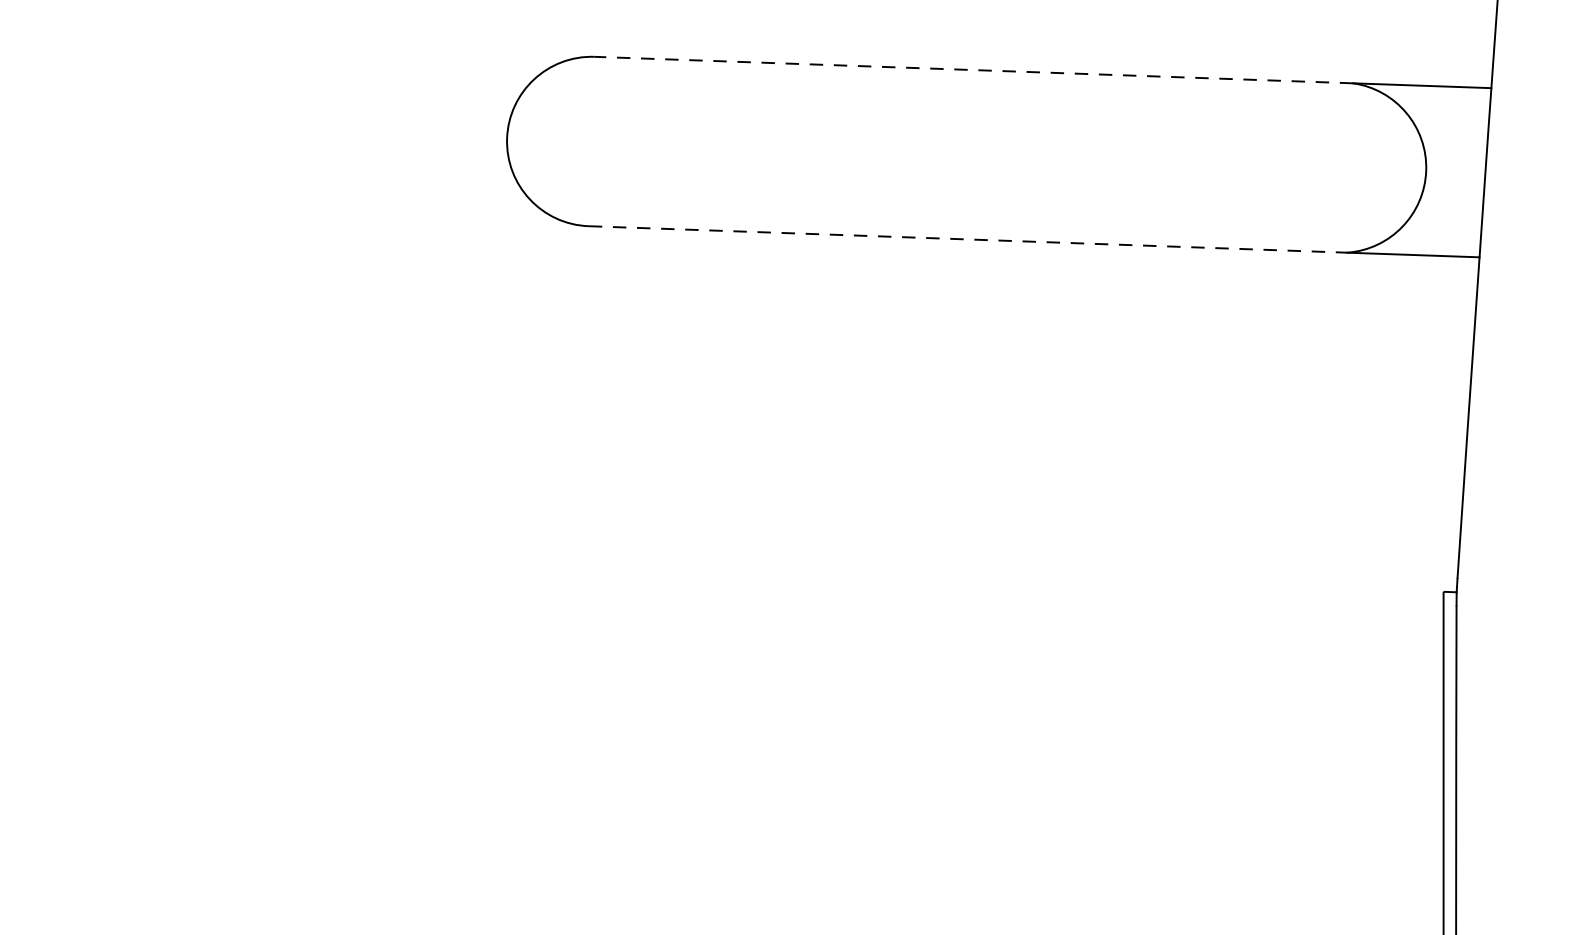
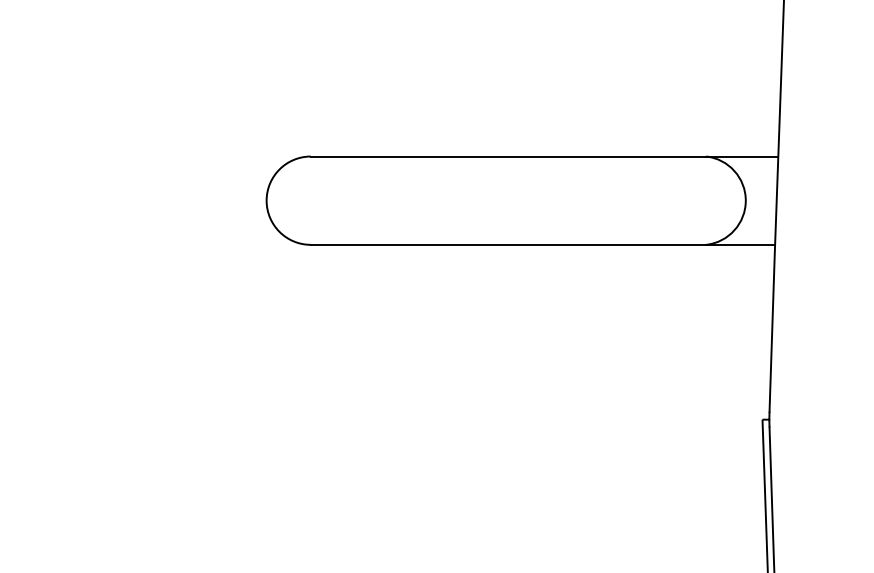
line: (973, 70) -> (508, 156), dashed -> solid
line: (968, 238) -> (508, 244), dashed -> solid

